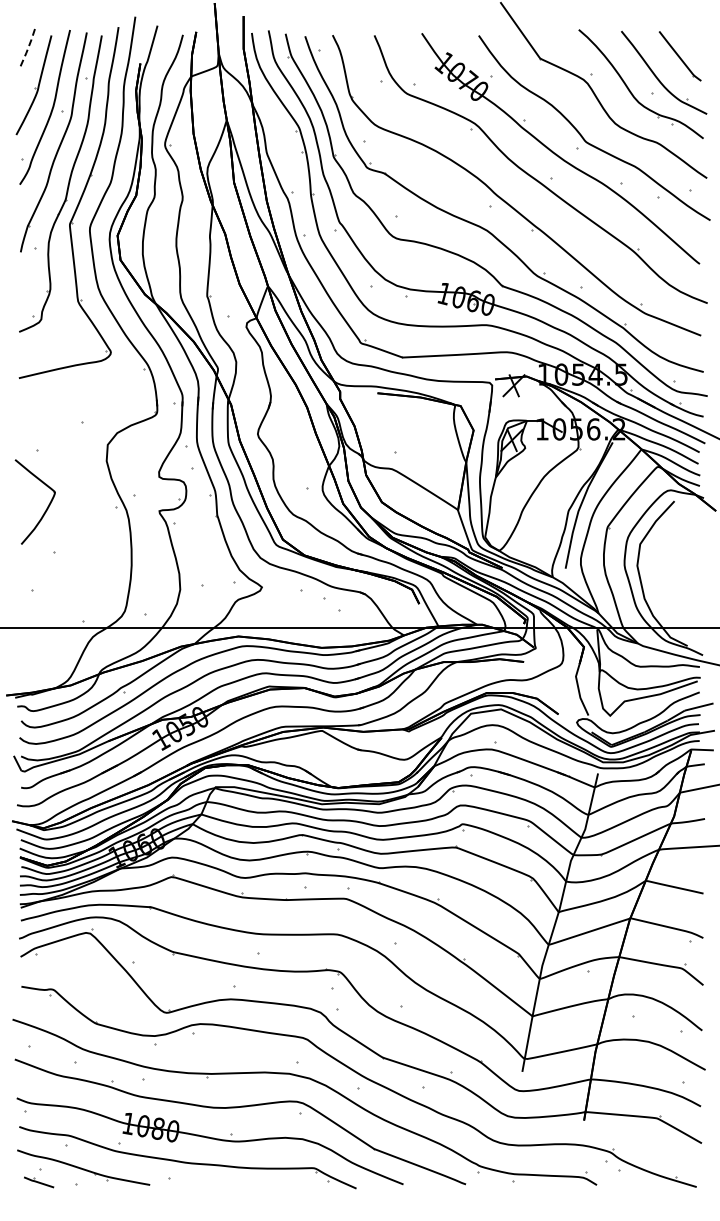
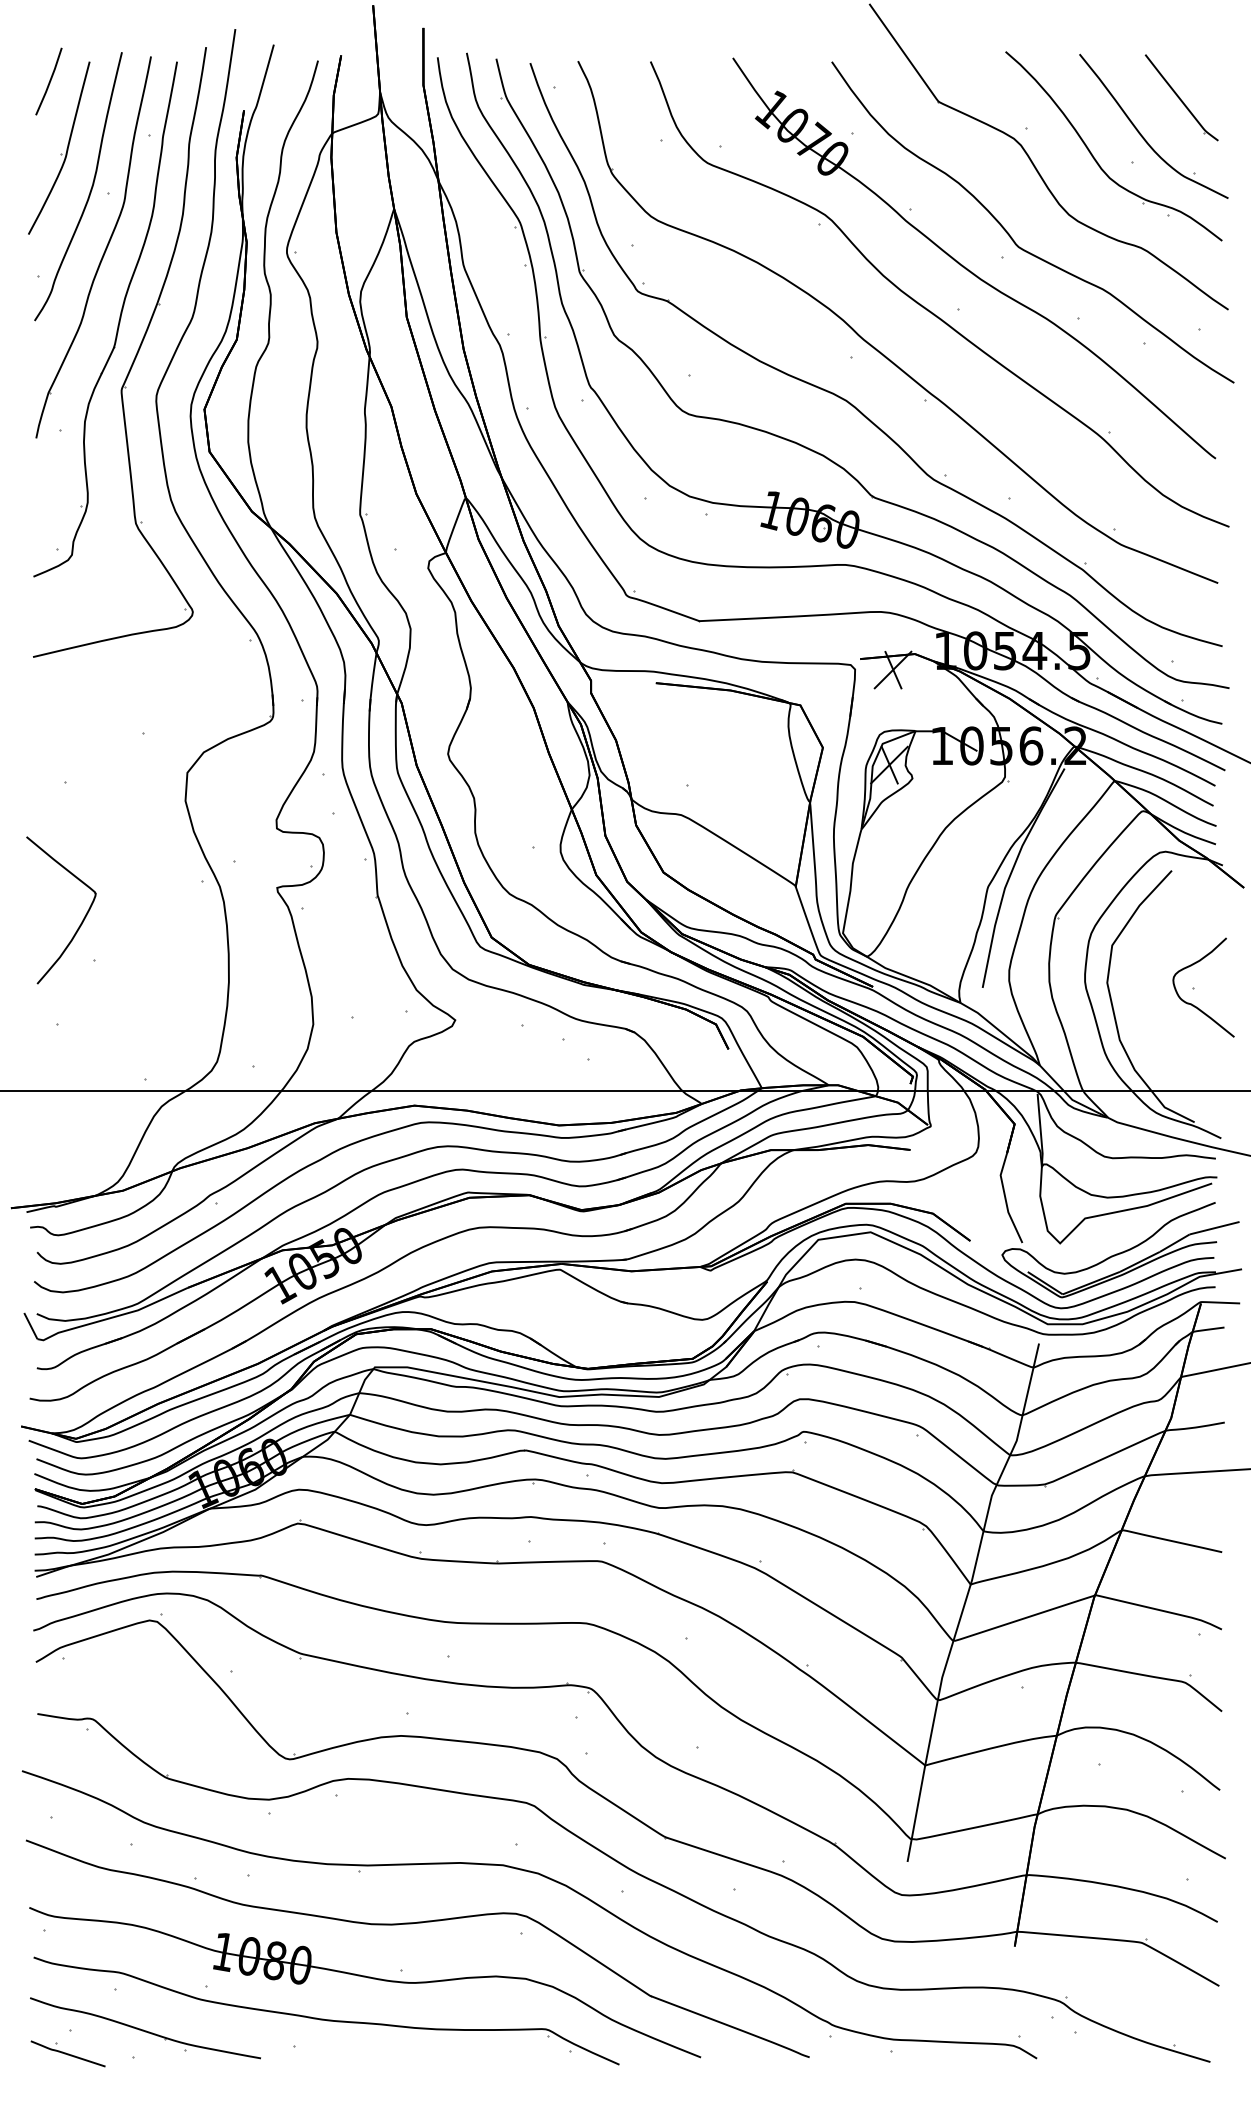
line: (28, 46) -> (49, 80), dashed -> solid
part: (46, 508) -> (80, 921), moved
part: (692, 568) -> (1203, 987), added
part: (38, 1182) -> (67, 2054), size x1.43

